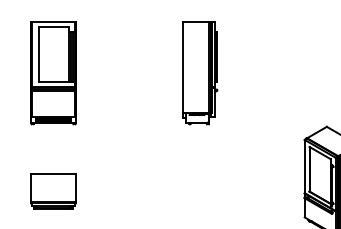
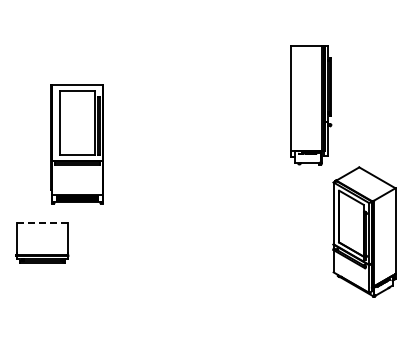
part: (52, 73) -> (76, 144), moved
part: (200, 73) -> (311, 105), moved
line: (53, 174) -> (42, 222), solid -> dashed

